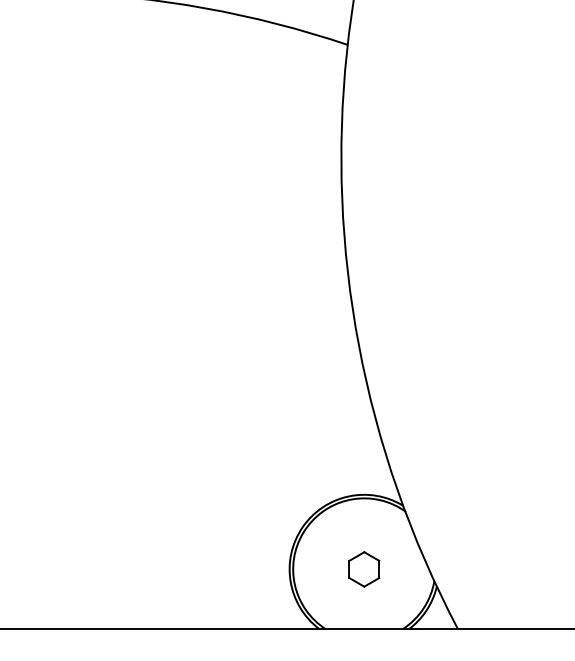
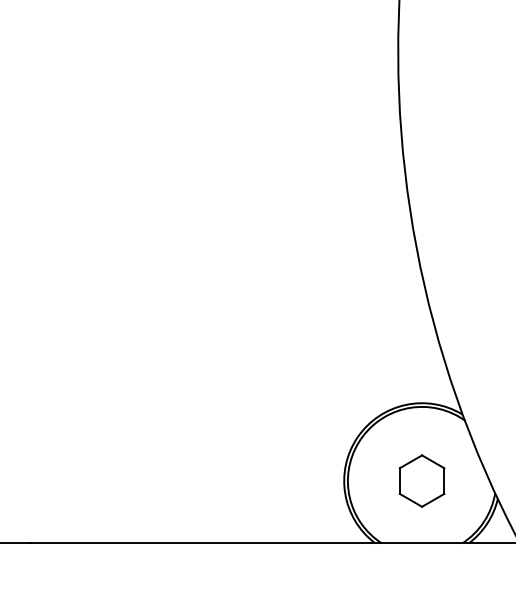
part: (364, 569) -> (422, 481), size x1.43

